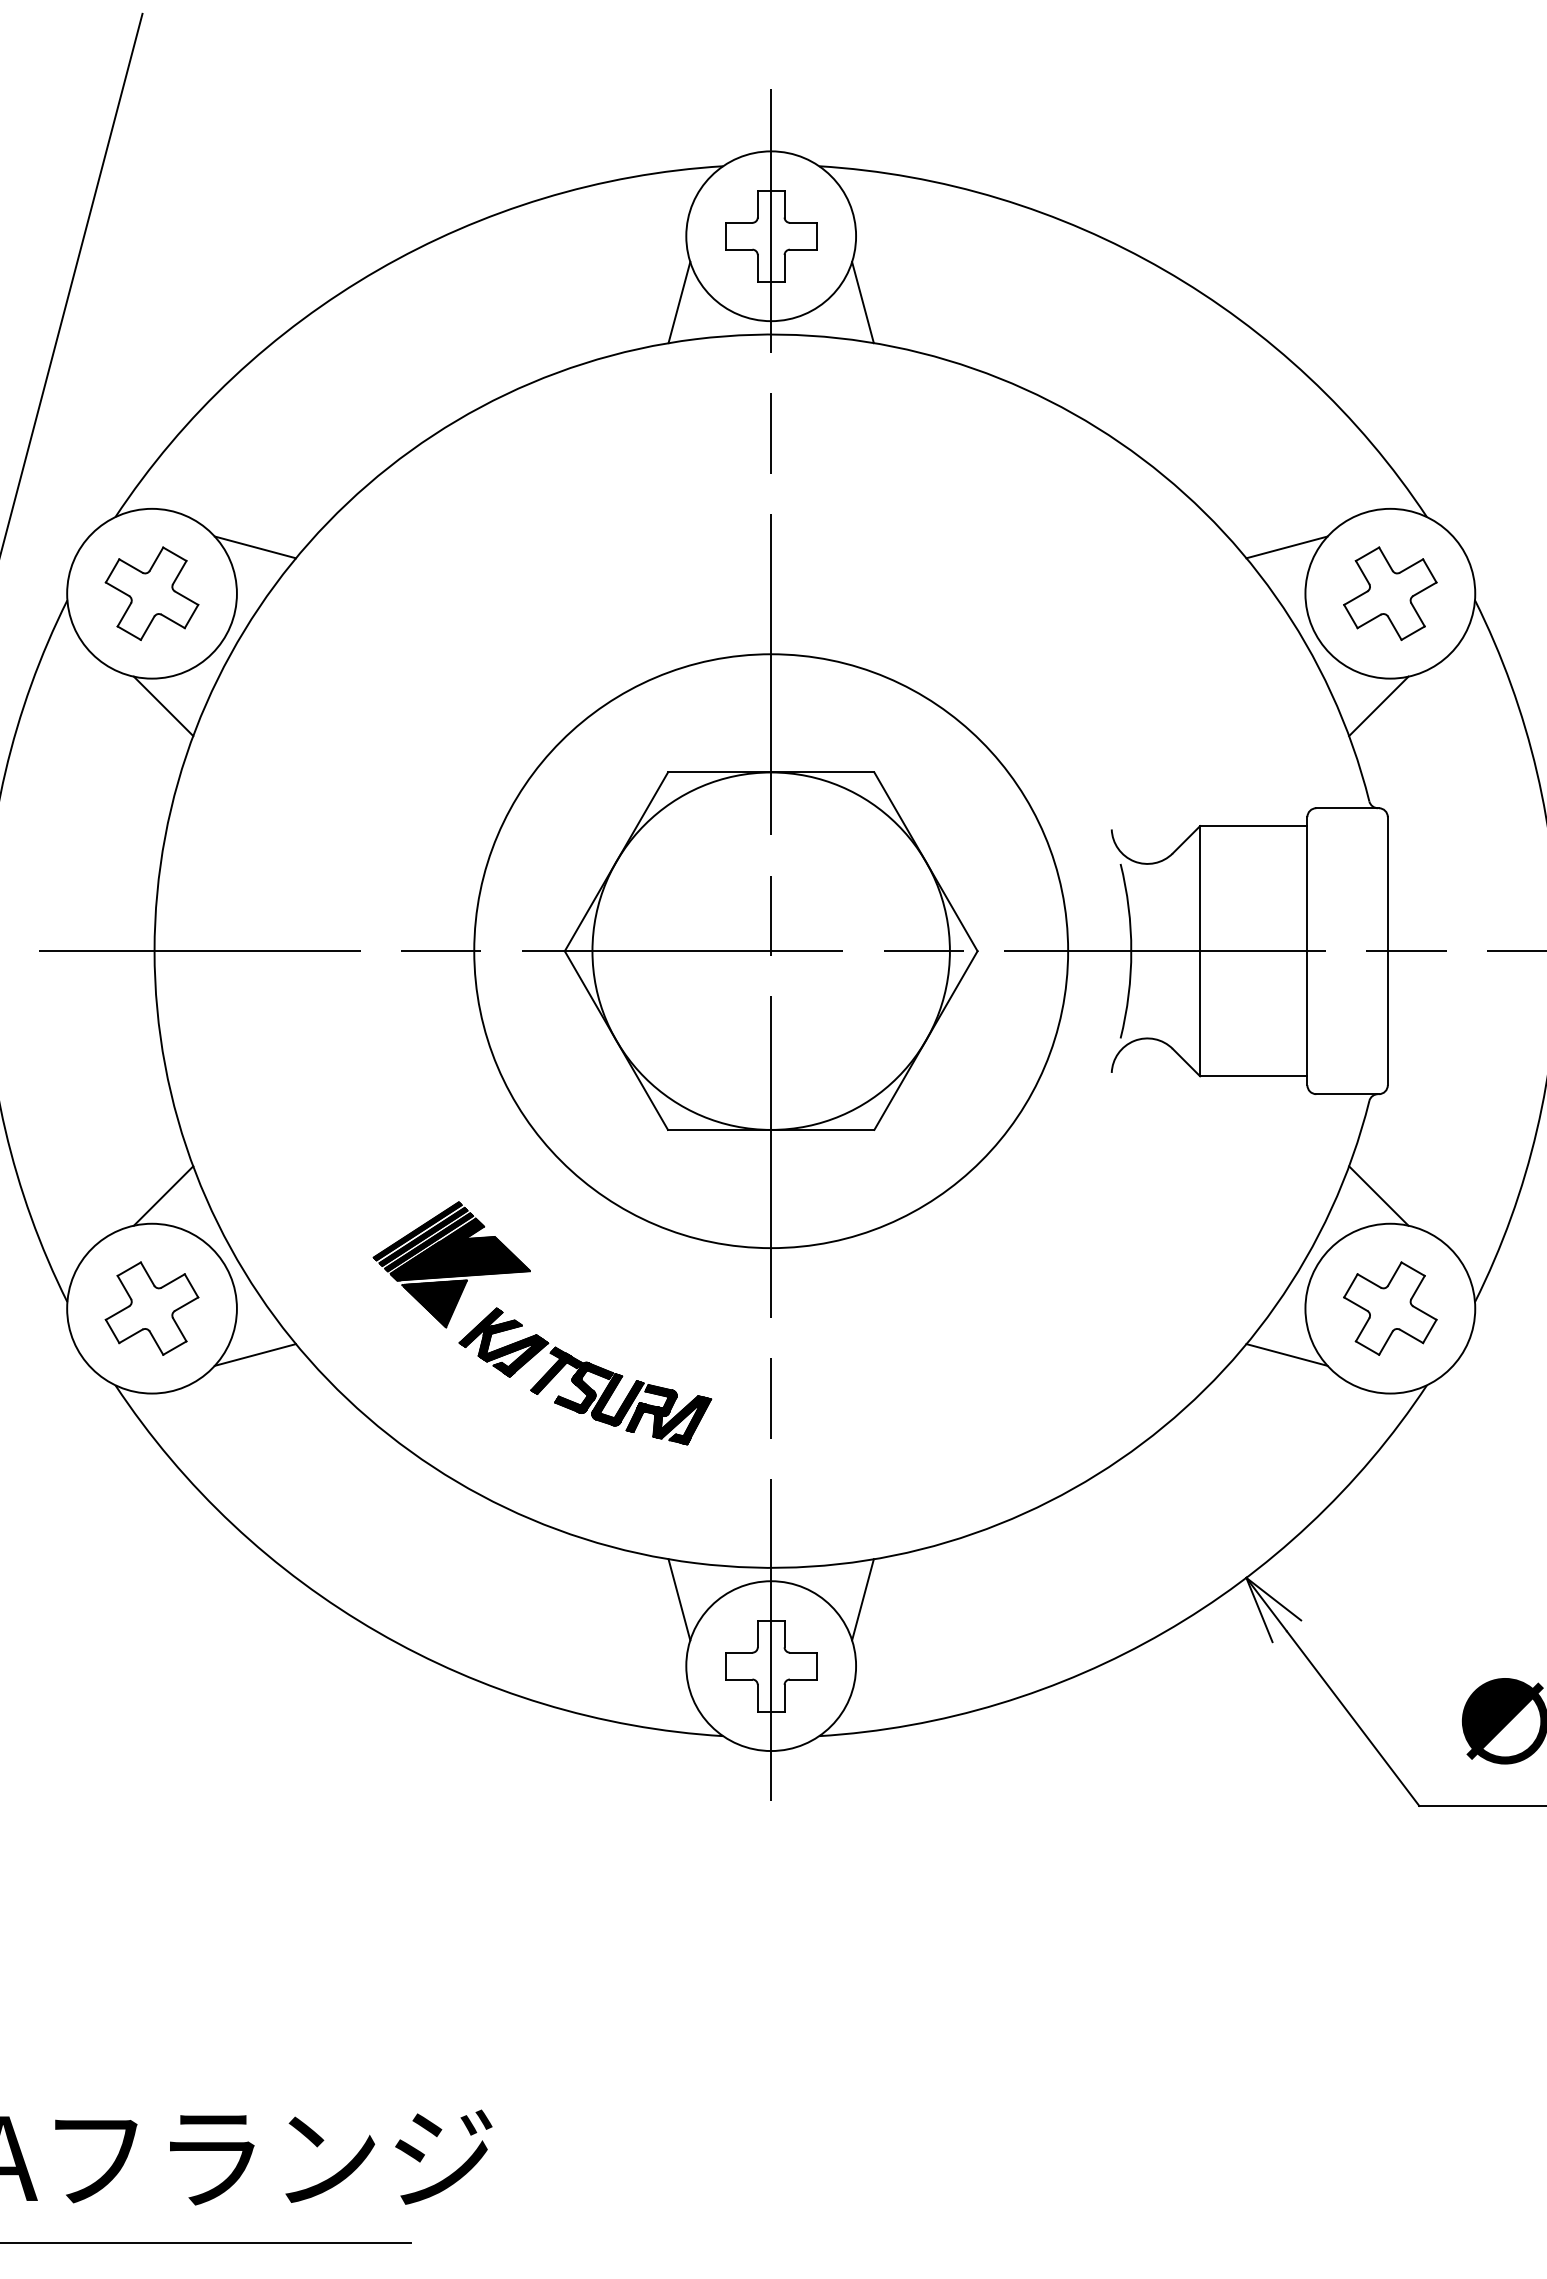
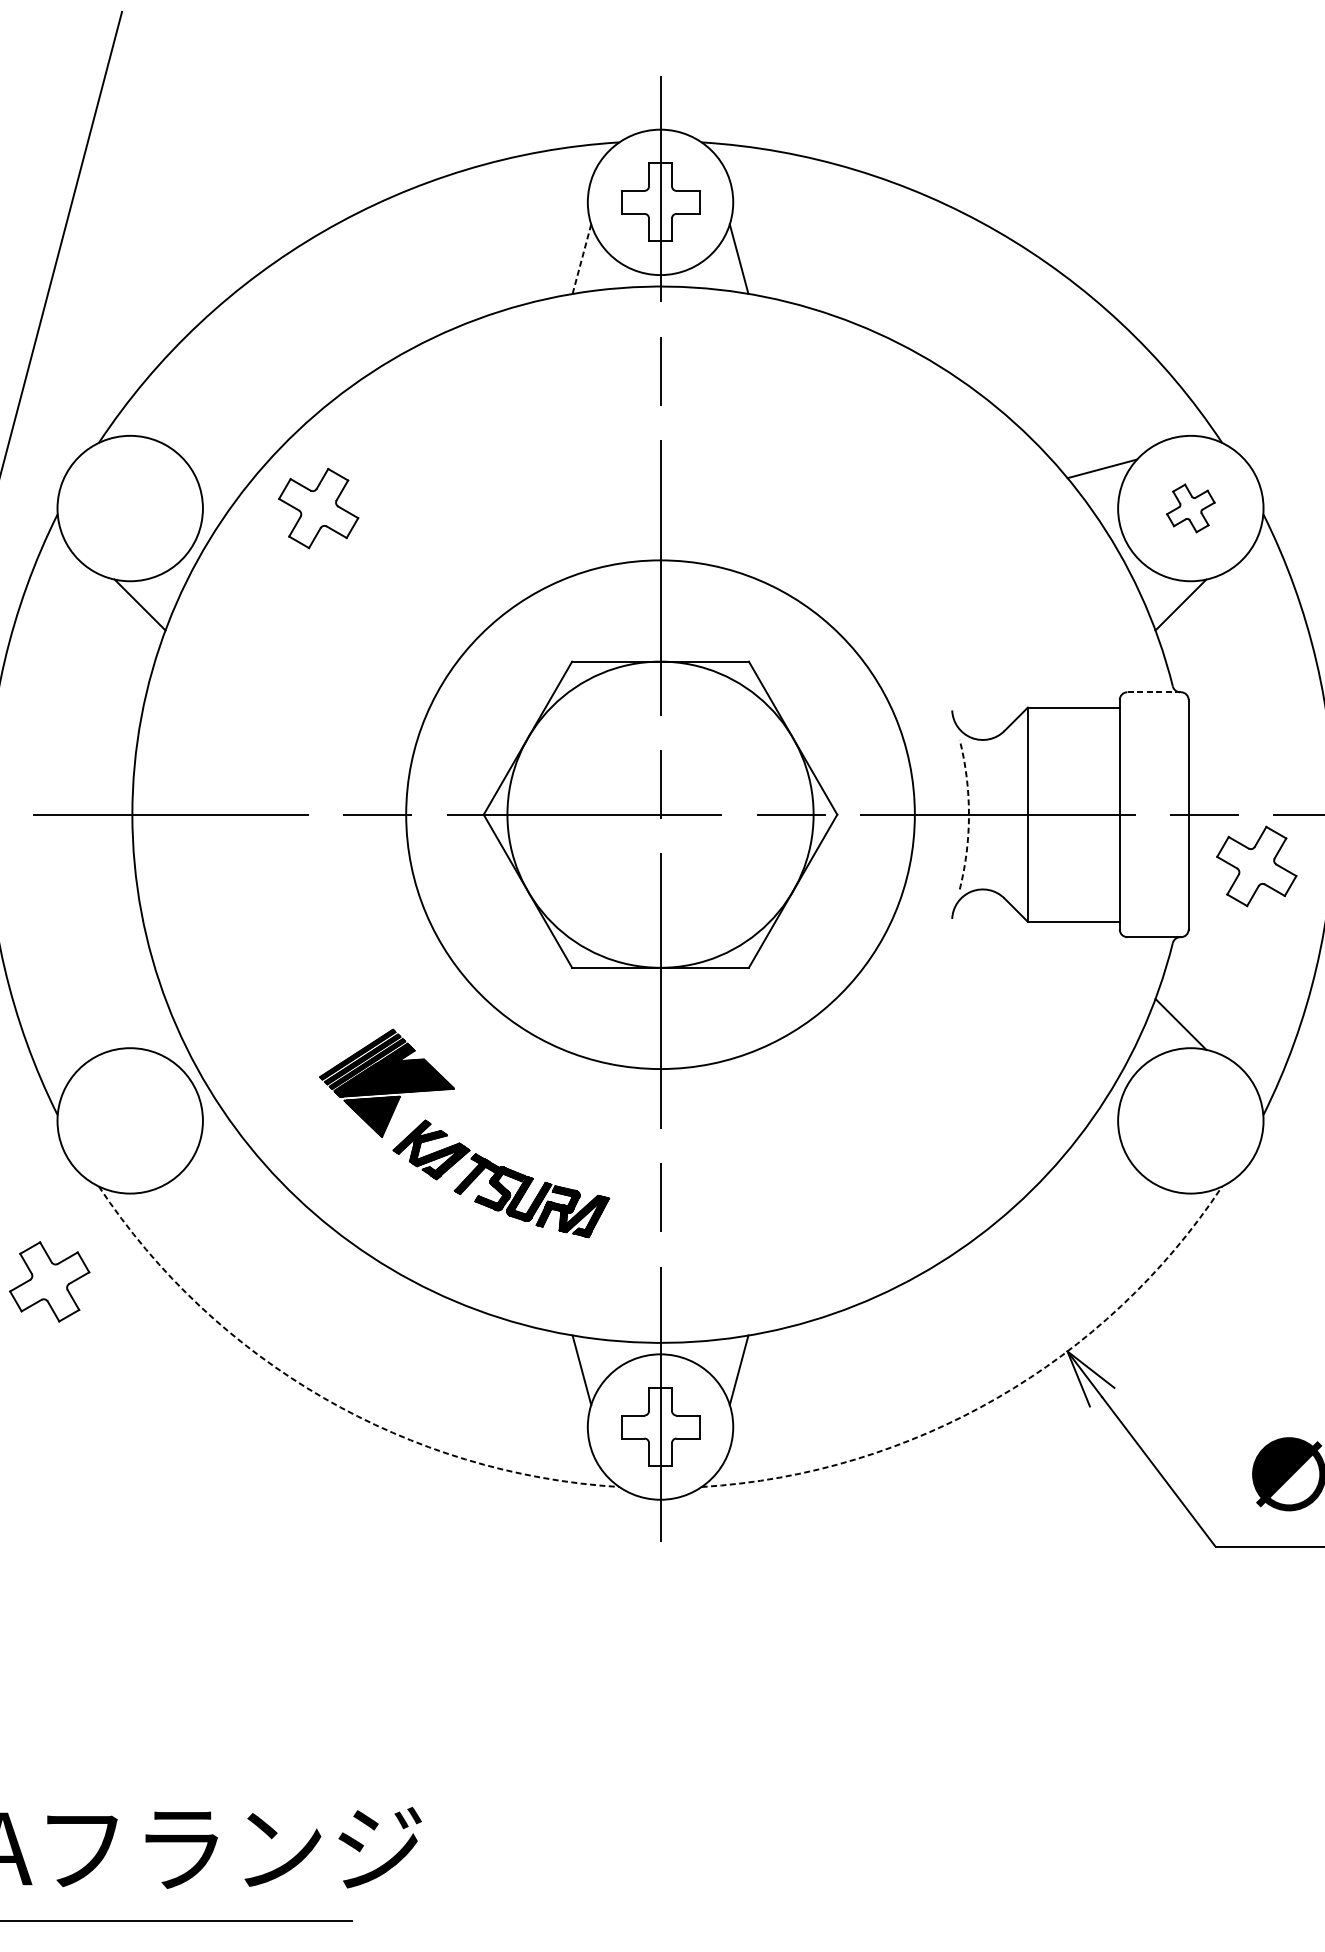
line: (679, 303) -> (581, 259), solid -> dashed
line: (254, 547) -> (217, 468), removed
part: (151, 593) -> (318, 508), moved
part: (1390, 593) -> (1190, 508), size x0.6
line: (1347, 808) -> (1154, 692), solid -> dashed
arc: (1131, 951) -> (969, 814), solid -> dashed
line: (163, 1195) -> (140, 1023), removed
part: (151, 1308) -> (49, 1281), moved
part: (1390, 1308) -> (1256, 866), moved
line: (254, 1354) -> (217, 1160), removed
line: (1286, 1354) -> (1101, 1160), removed
arc: (377, 1632) -> (323, 1398), solid -> dashed
arc: (1164, 1632) -> (997, 1398), solid -> dashed

